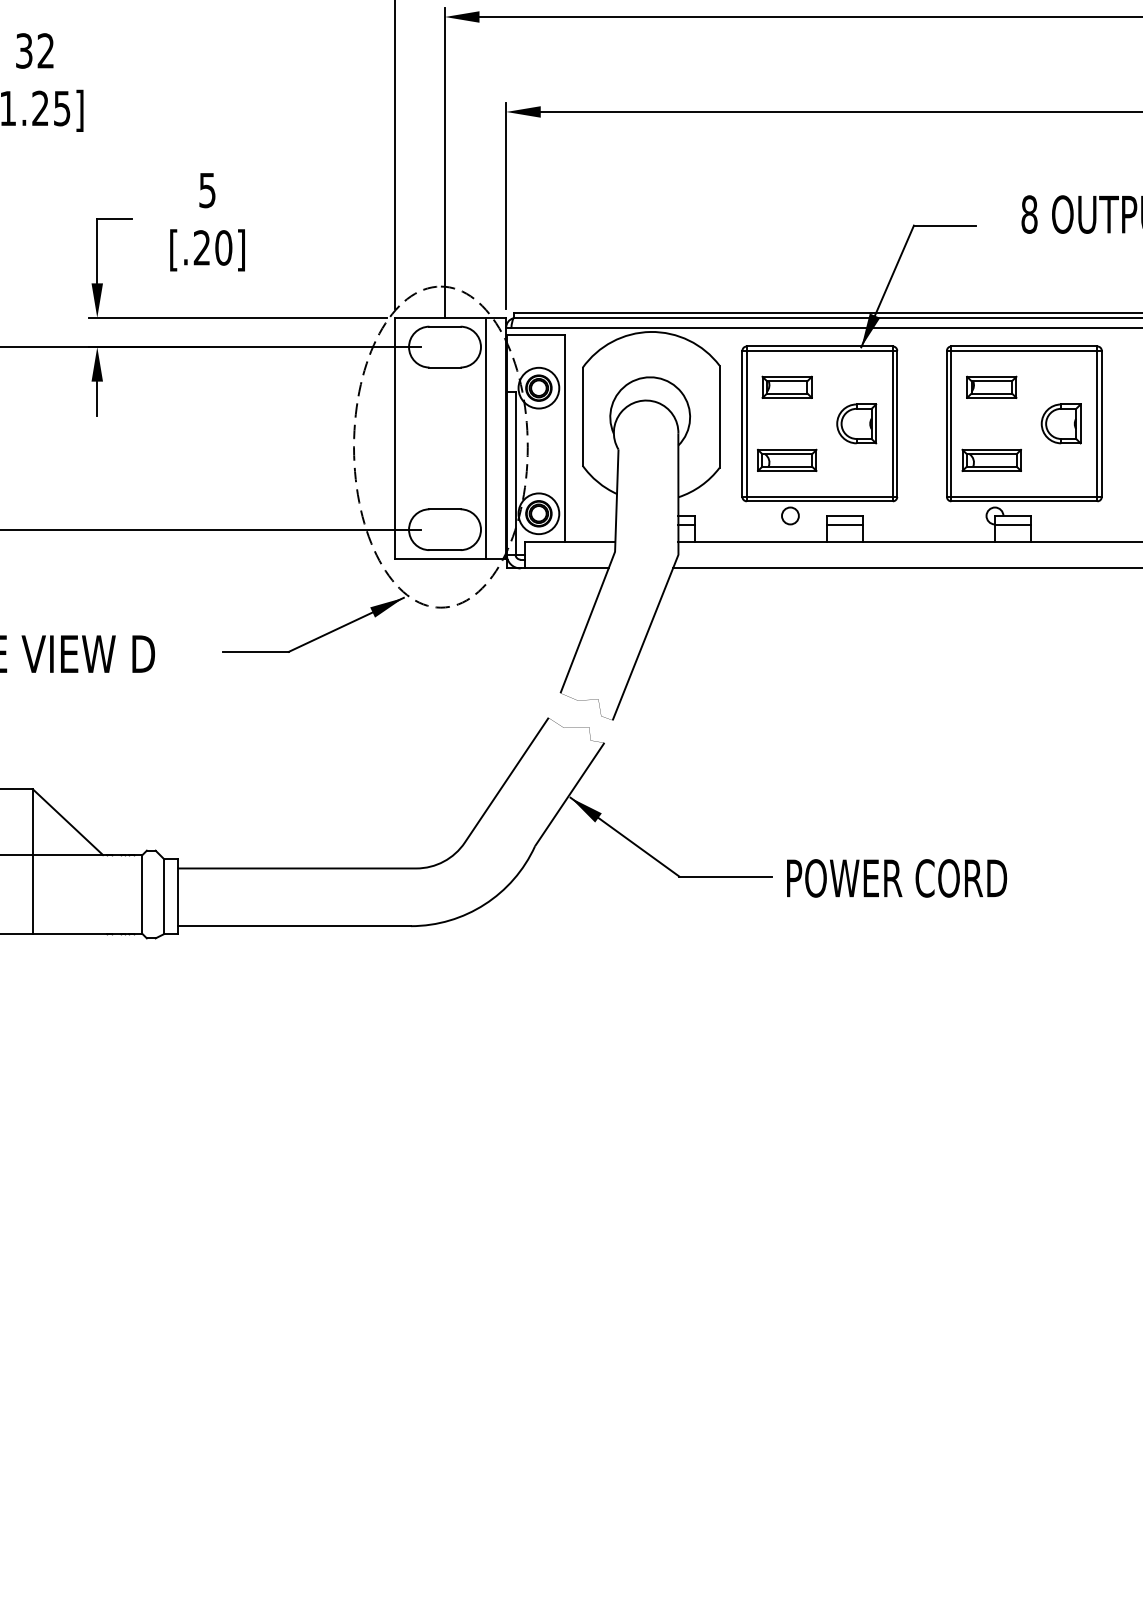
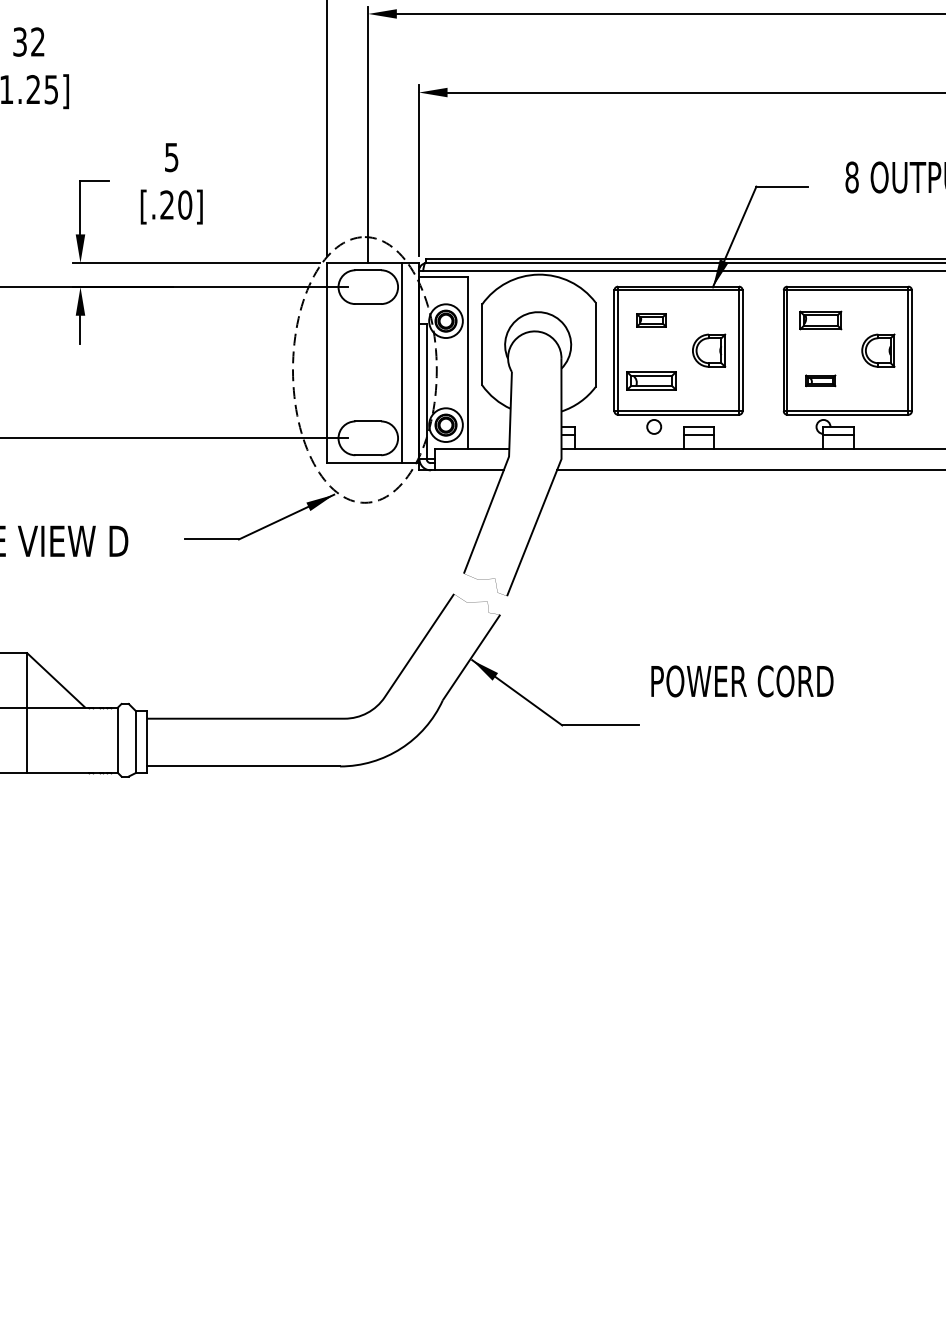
part: (786, 386) -> (650, 319), size x0.7
part: (991, 459) -> (820, 380), size x0.6
text: (897, 878) -> (742, 681), moved

